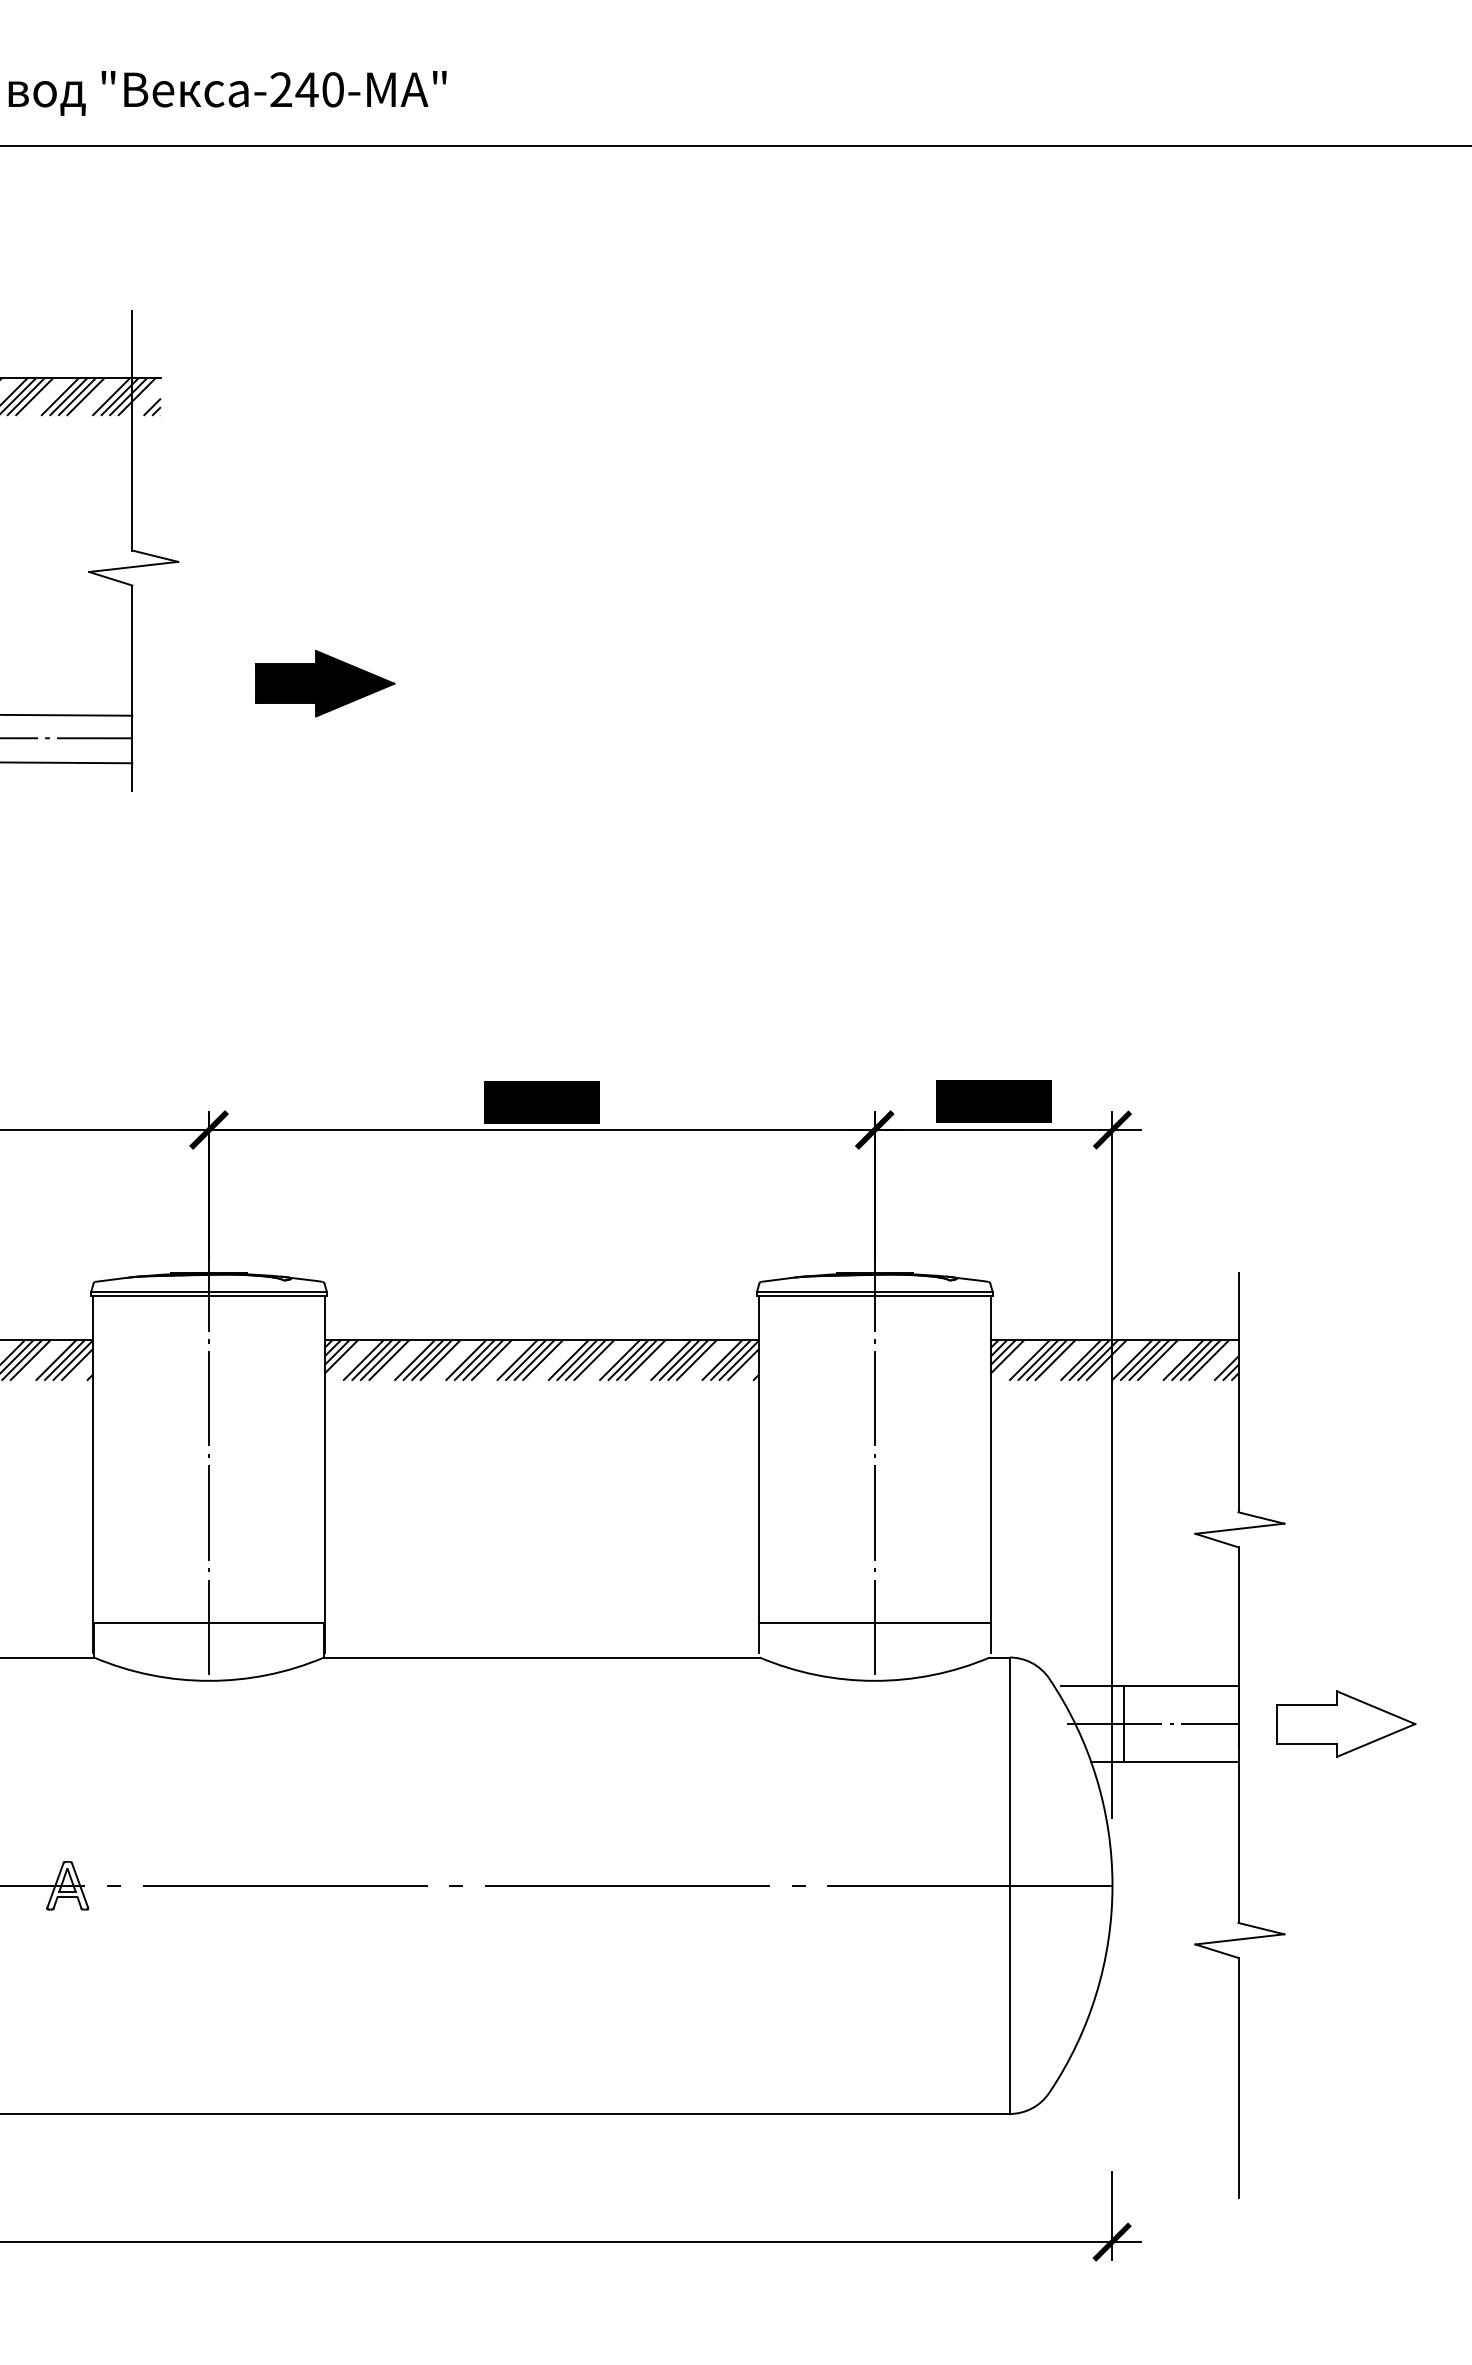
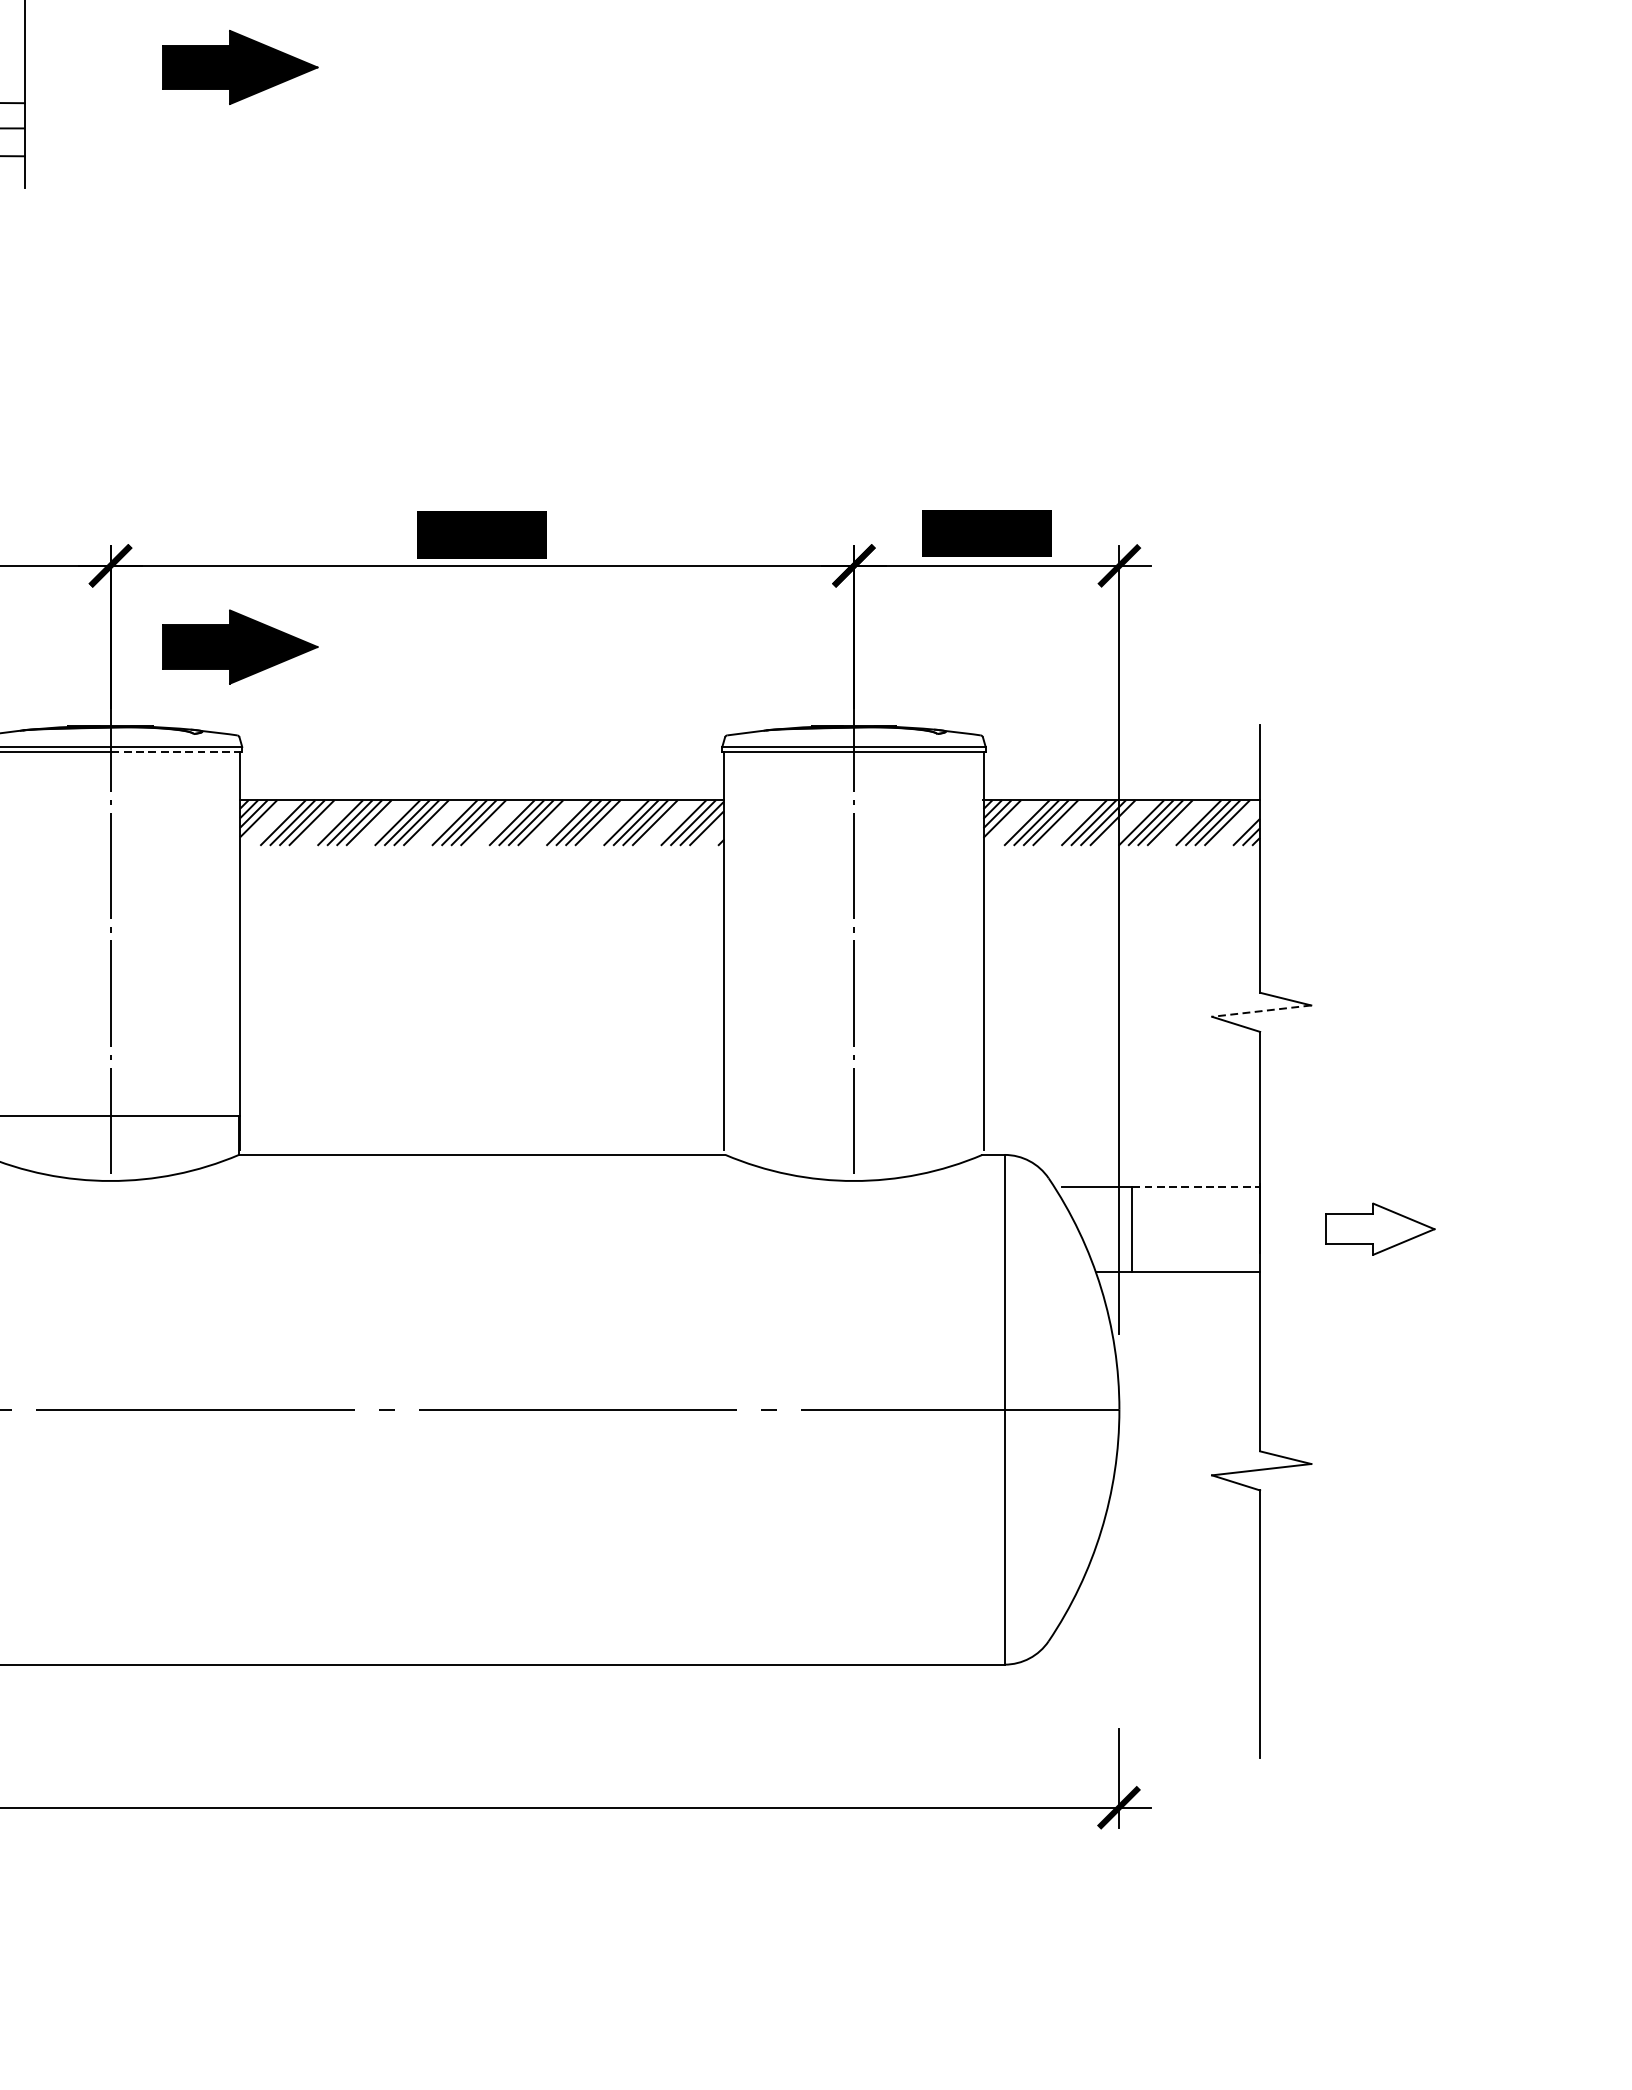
part: (325, 1202) -> (240, 646), added
line: (268, 1296) -> (176, 751), solid -> dashed
line: (1239, 1528) -> (1261, 1010), solid -> dashed
line: (874, 1622) -> (853, 1115), removed
line: (1181, 1686) -> (1196, 1187), solid -> dashed
part: (1346, 1723) -> (1380, 1228), size x0.7
line: (1152, 1724) -> (1164, 1229), removed

